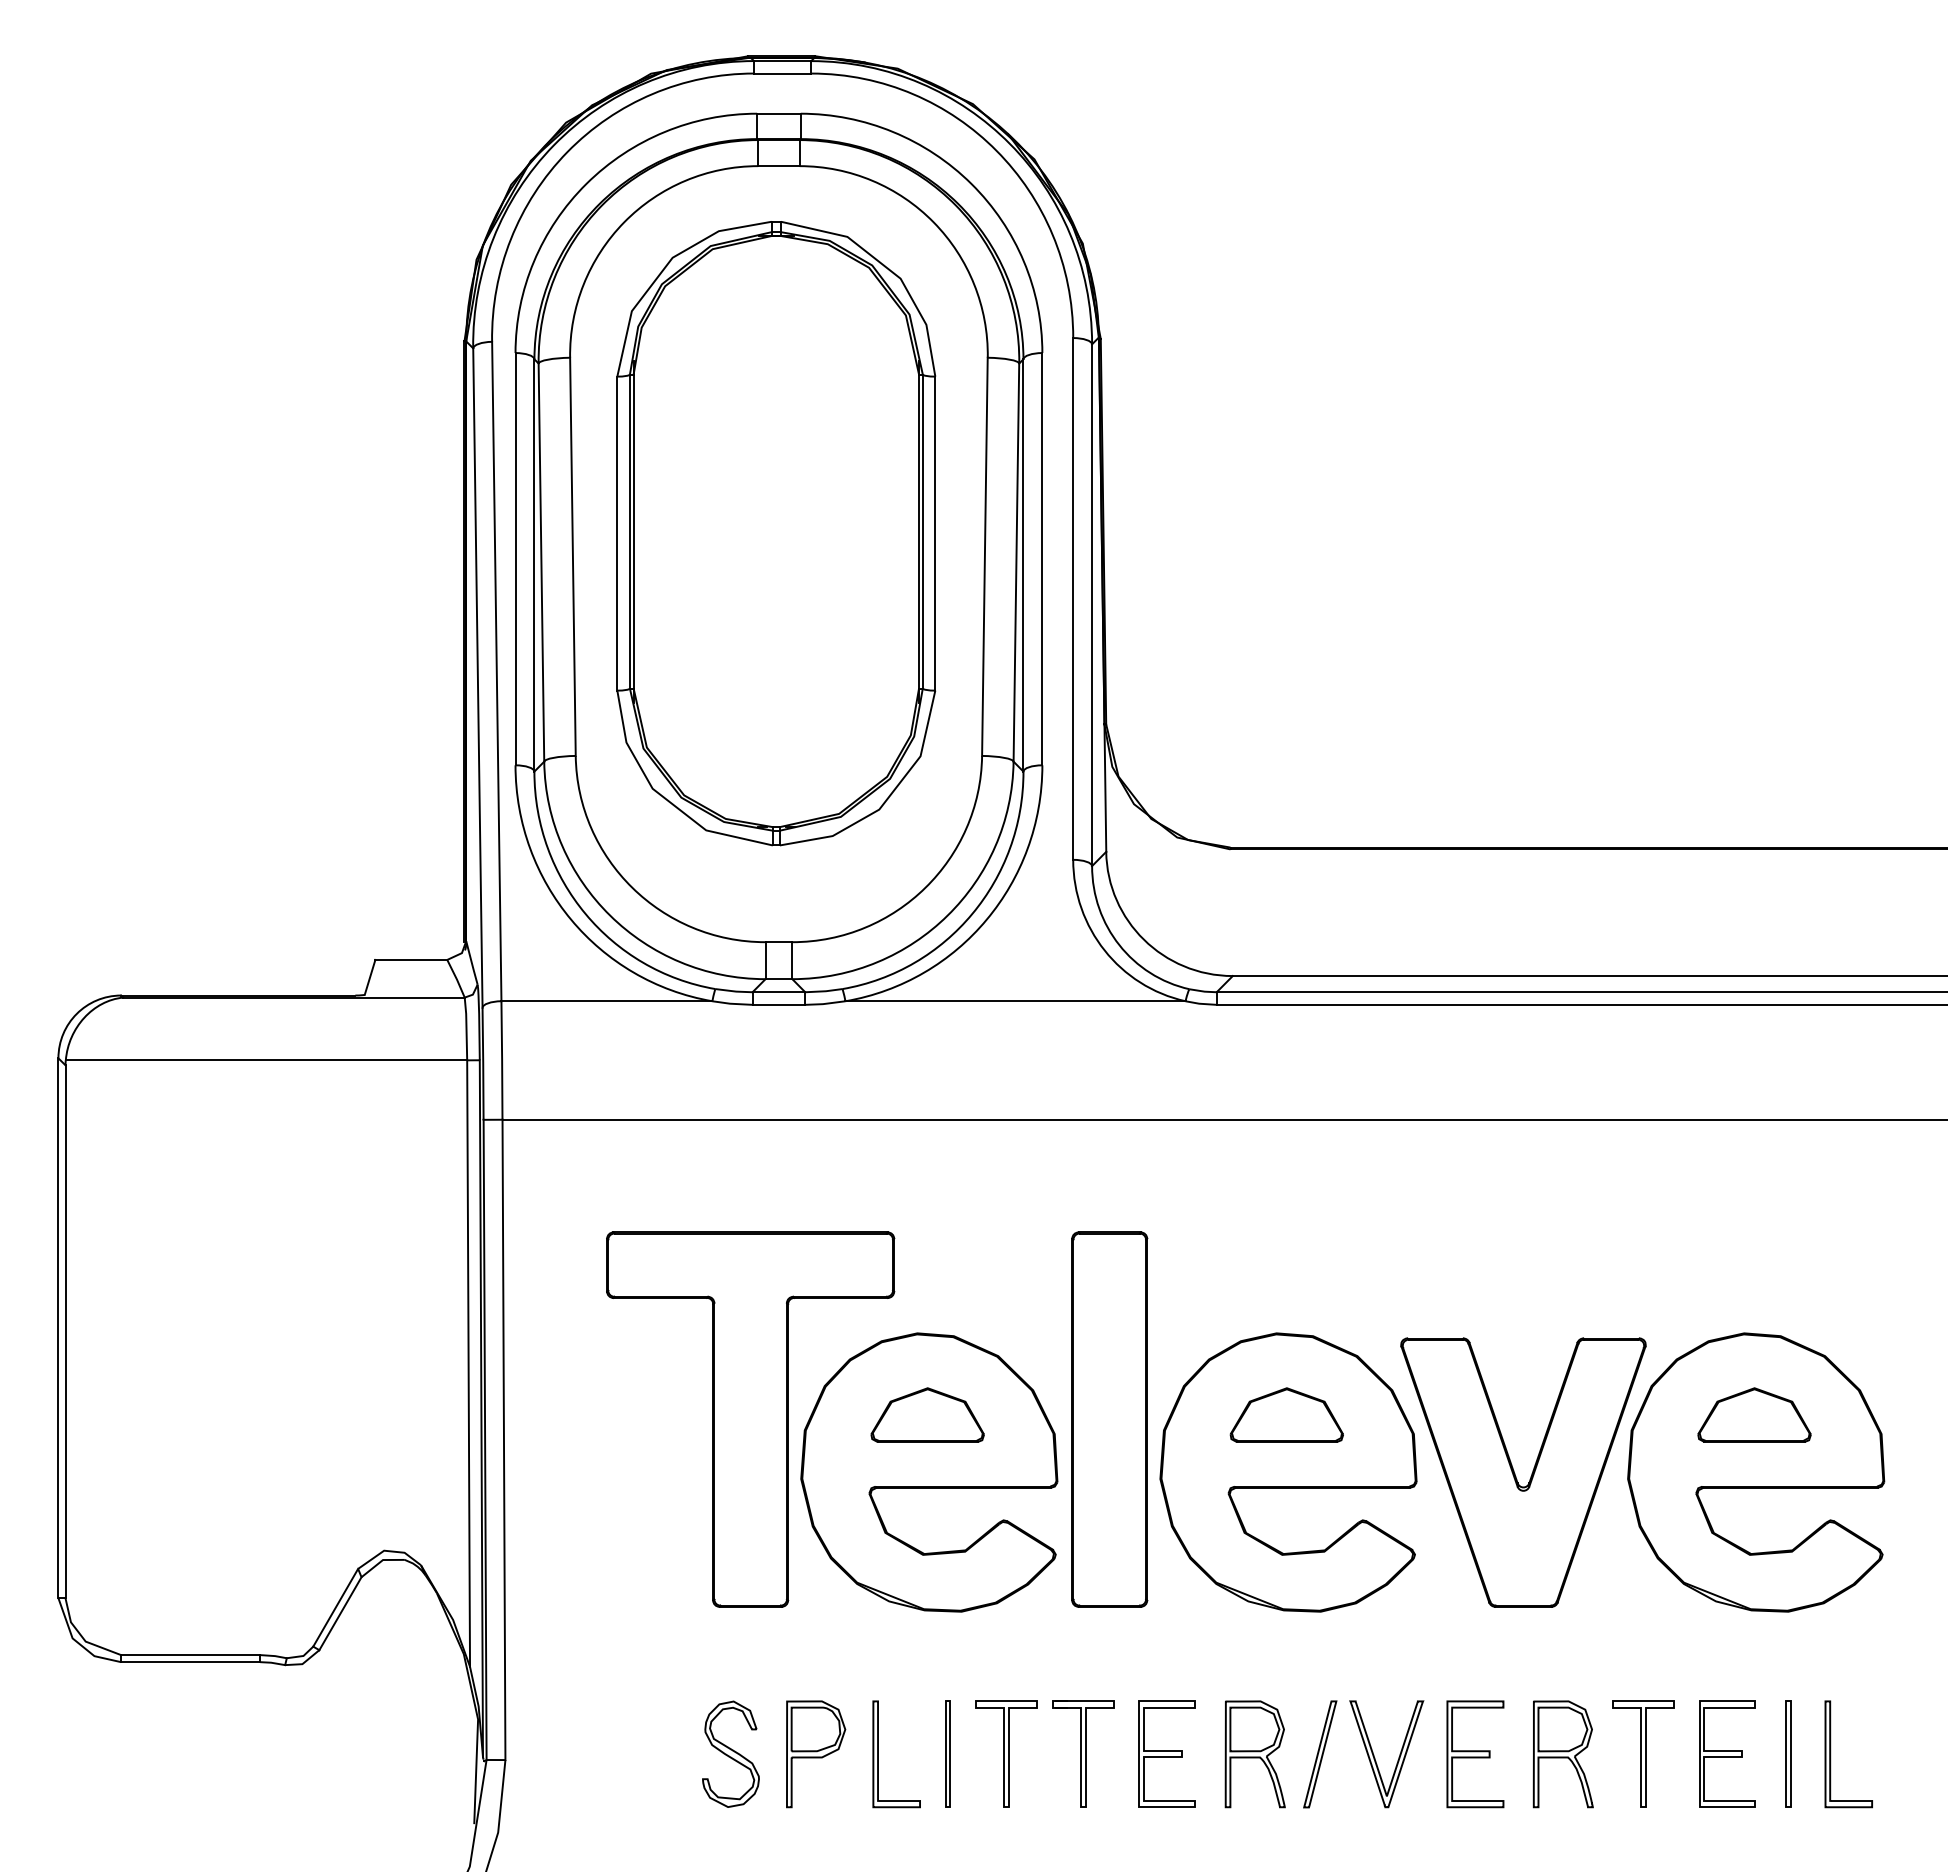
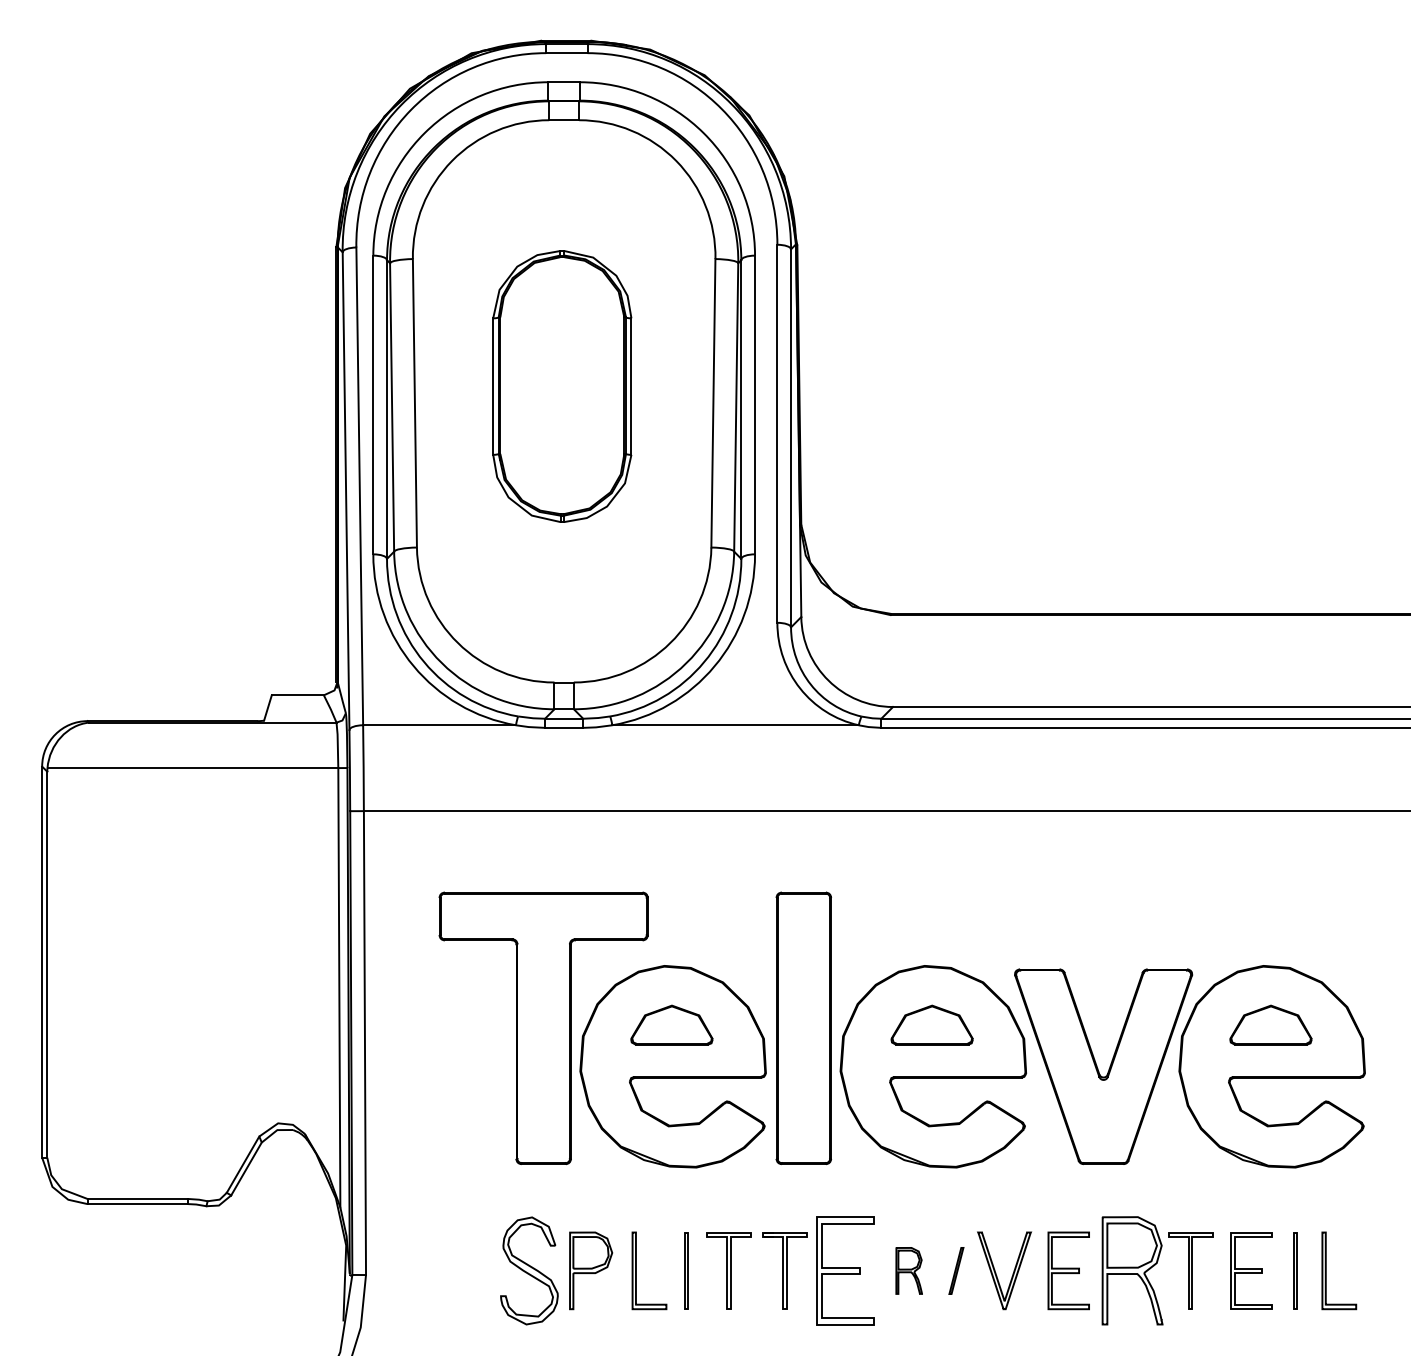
part: (776, 533) -> (562, 386), size x0.6
part: (730, 1753) -> (529, 1270), size x1.4
part: (1166, 1753) -> (844, 1270), size x1.4
part: (1254, 1754) -> (908, 1271), size x0.6
part: (1320, 1754) -> (956, 1271), size x0.6
part: (1562, 1754) -> (1131, 1271), size x1.4

